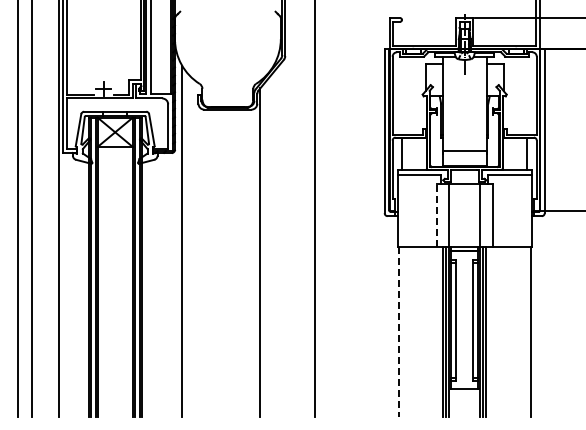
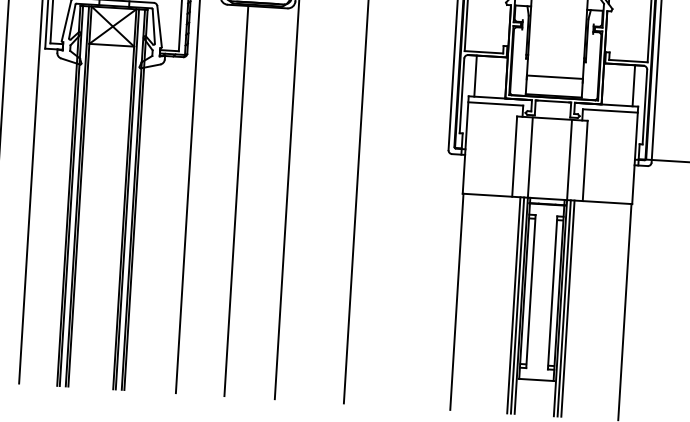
line: (436, 215) -> (514, 157), dashed -> solid
line: (220, 263) -> (236, 201), added
line: (398, 332) -> (456, 302), dashed -> solid

